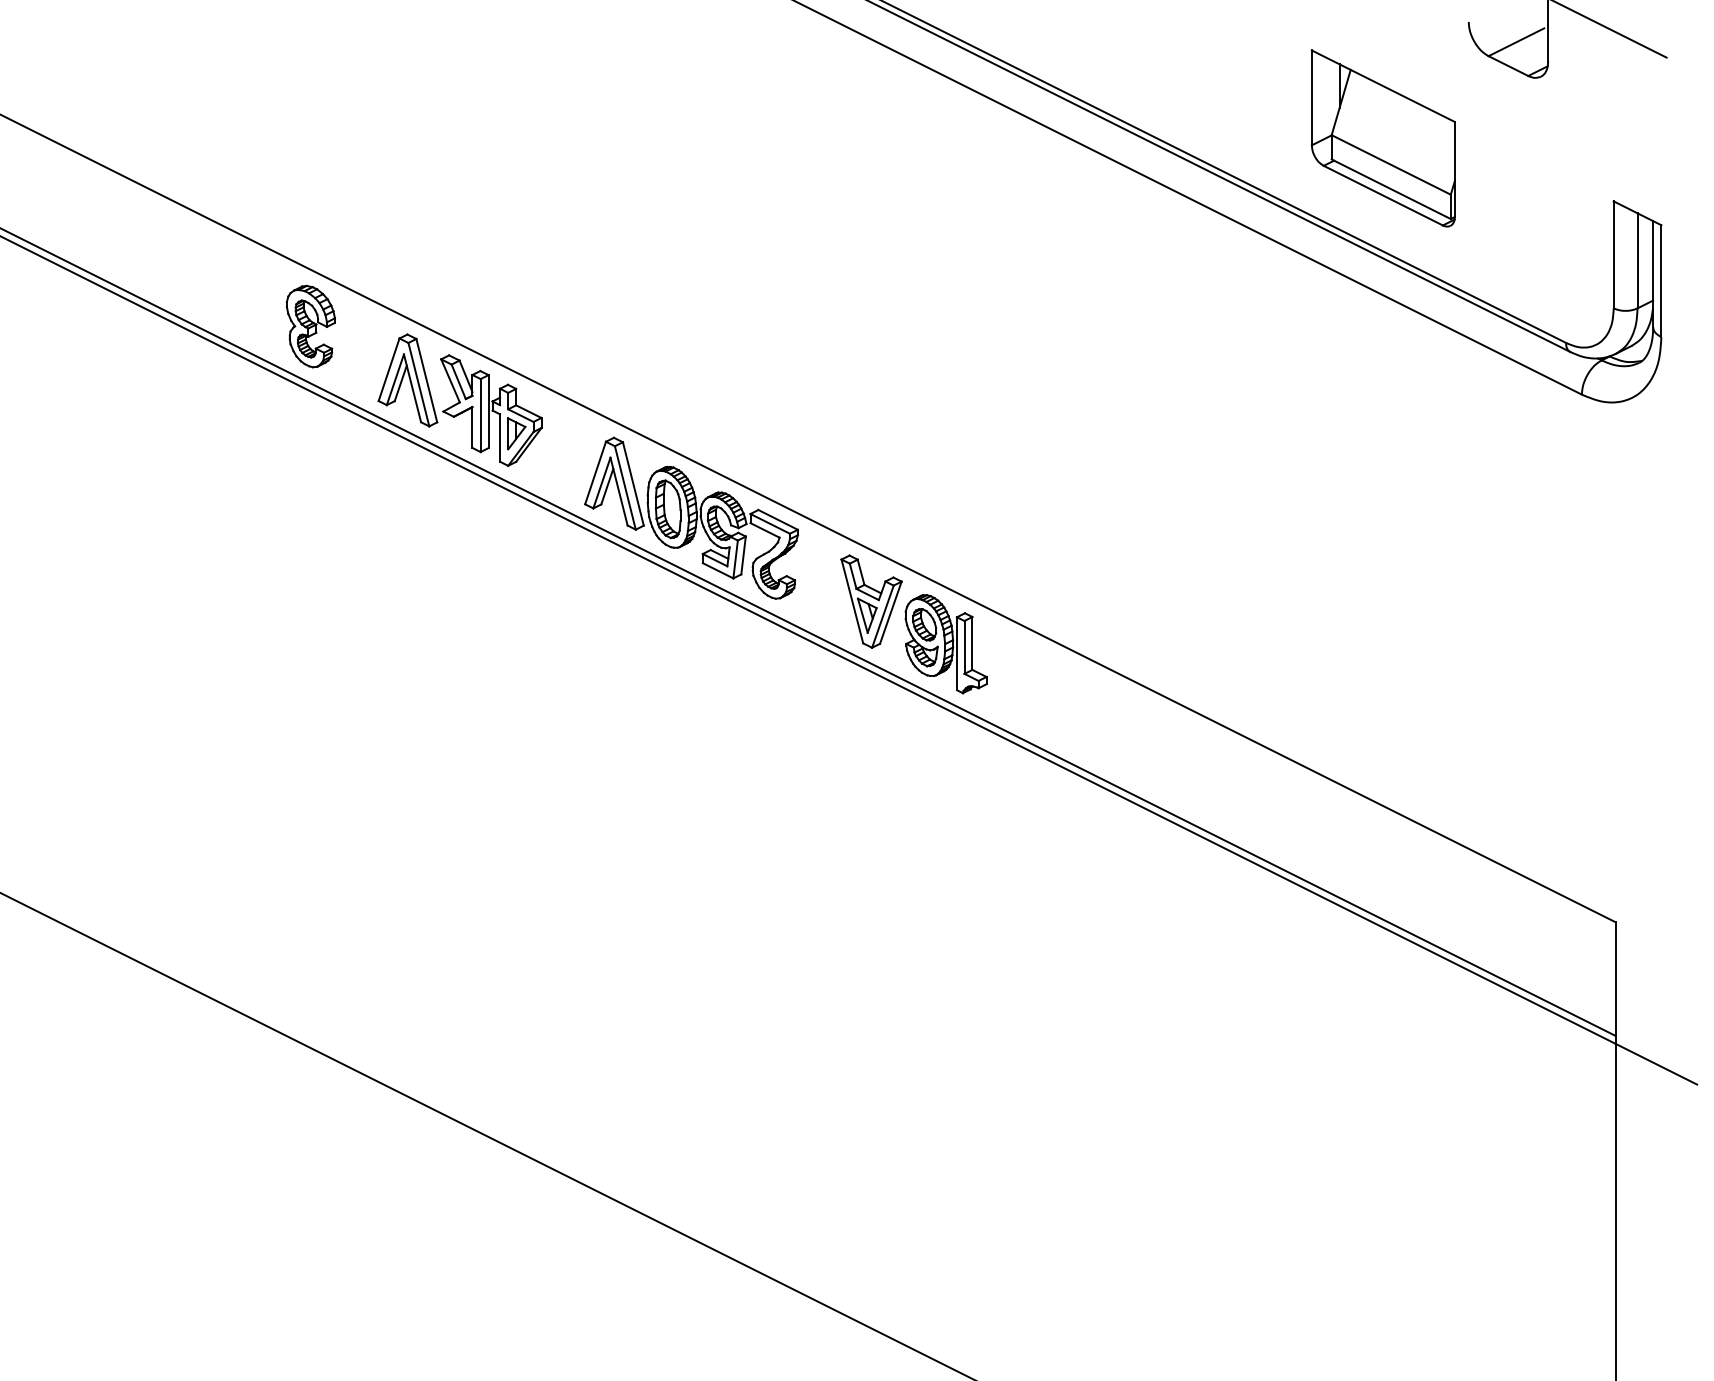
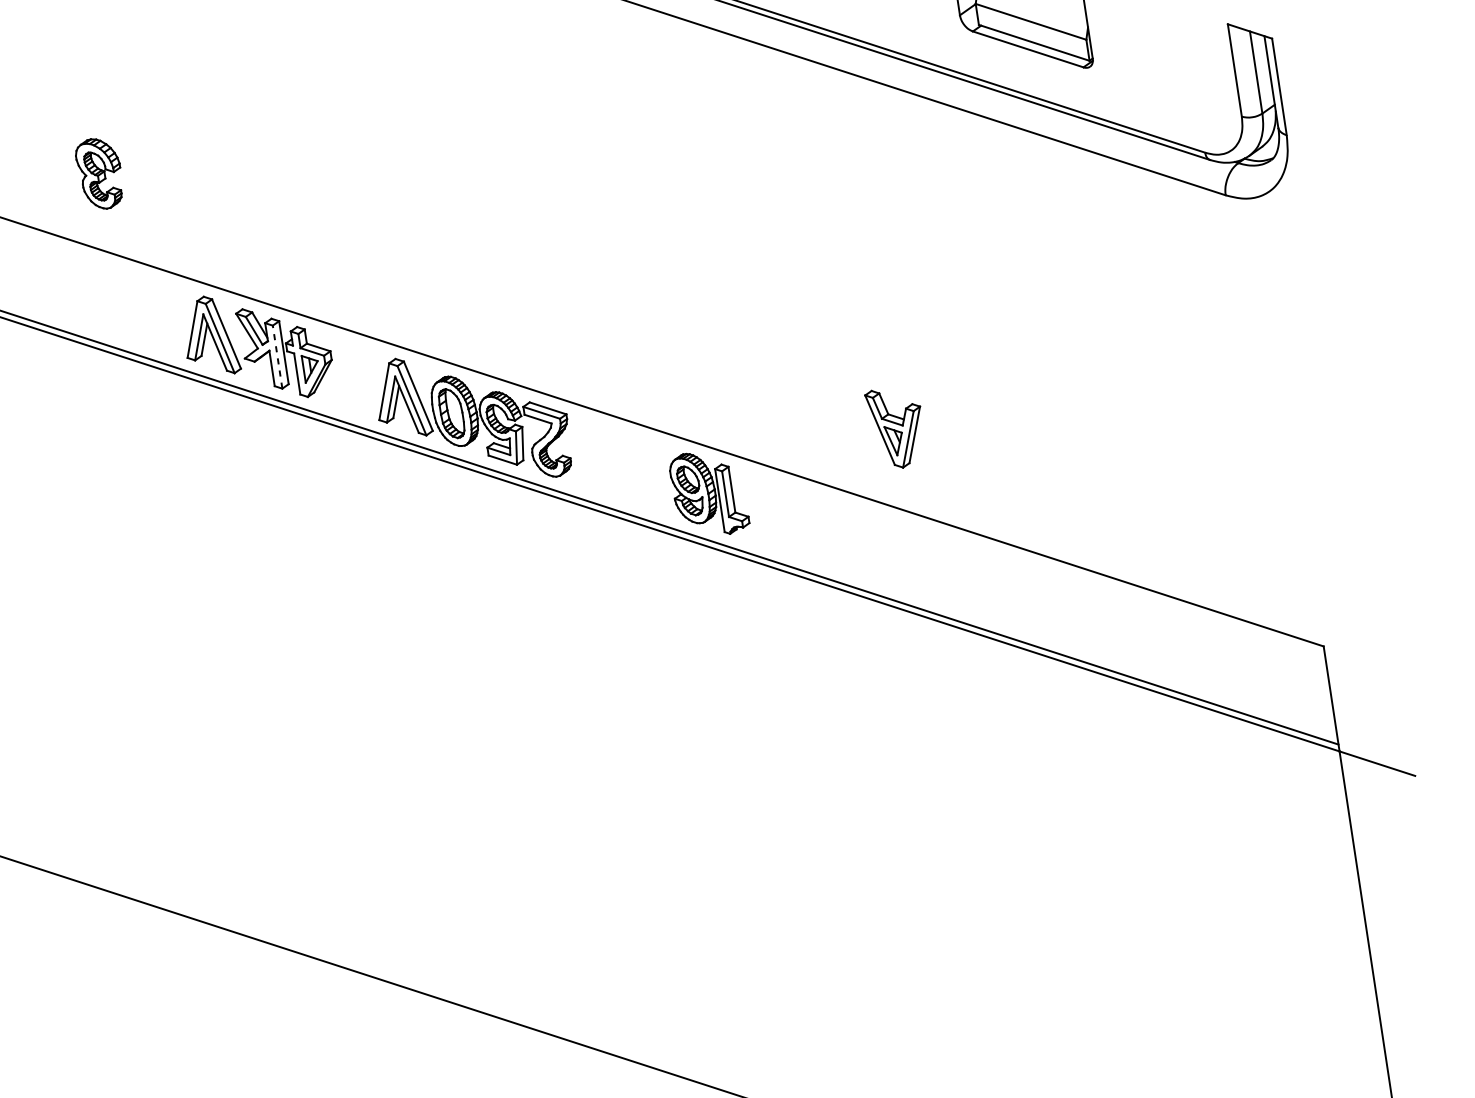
part: (310, 326) -> (99, 173), moved
line: (480, 415) -> (277, 357), solid -> dashed
part: (871, 601) -> (896, 427), moved

